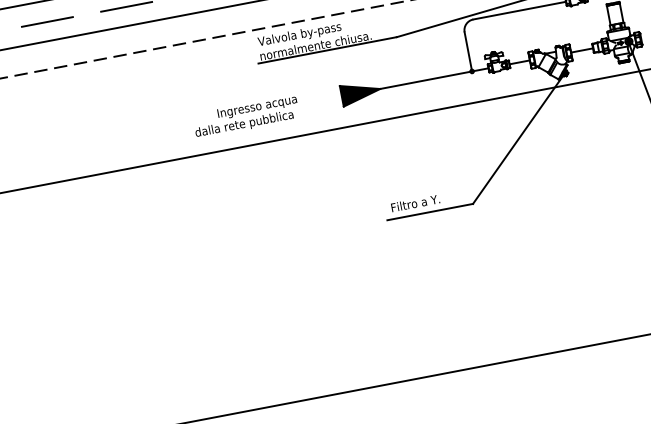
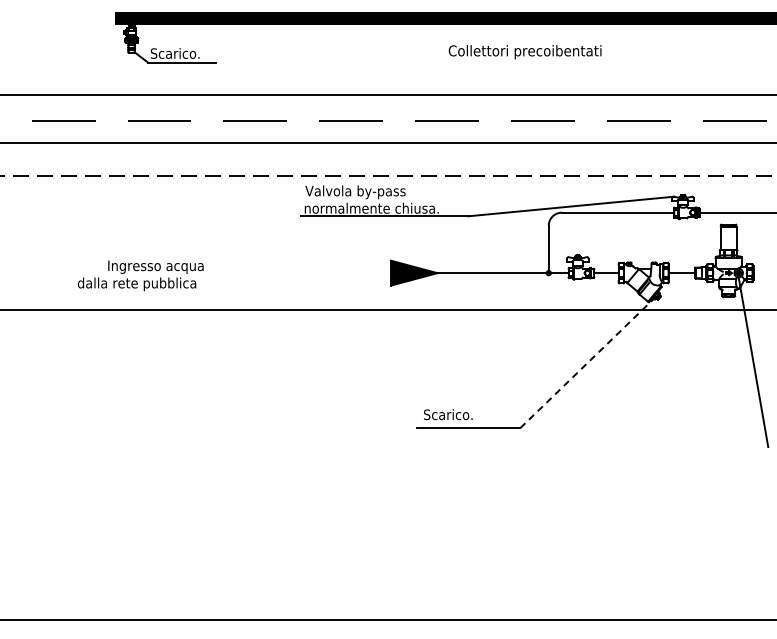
text: (245, 116) -> (140, 275), moved
line: (518, 138) -> (588, 361), solid -> dashed
text: (415, 203) -> (453, 414), Filtro a Y. -> Scarico.

